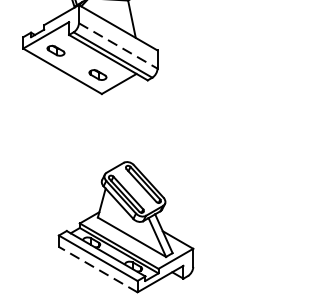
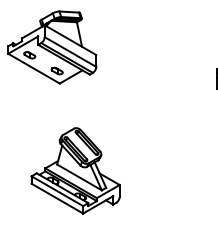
line: (118, 46) -> (70, 52), dashed -> solid
line: (98, 269) -> (57, 198), dashed -> solid

